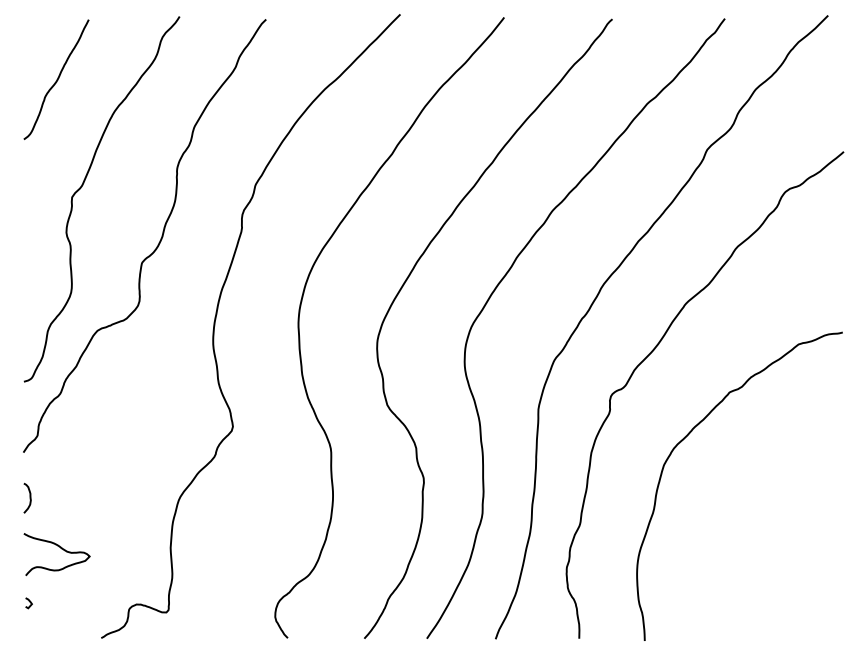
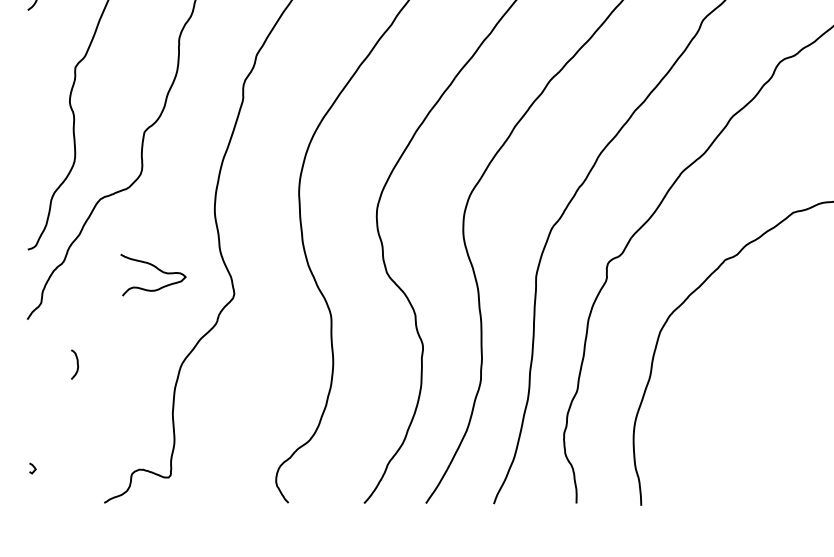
curve: (29, 497) -> (76, 363), moved
curve: (61, 549) -> (157, 270), moved

